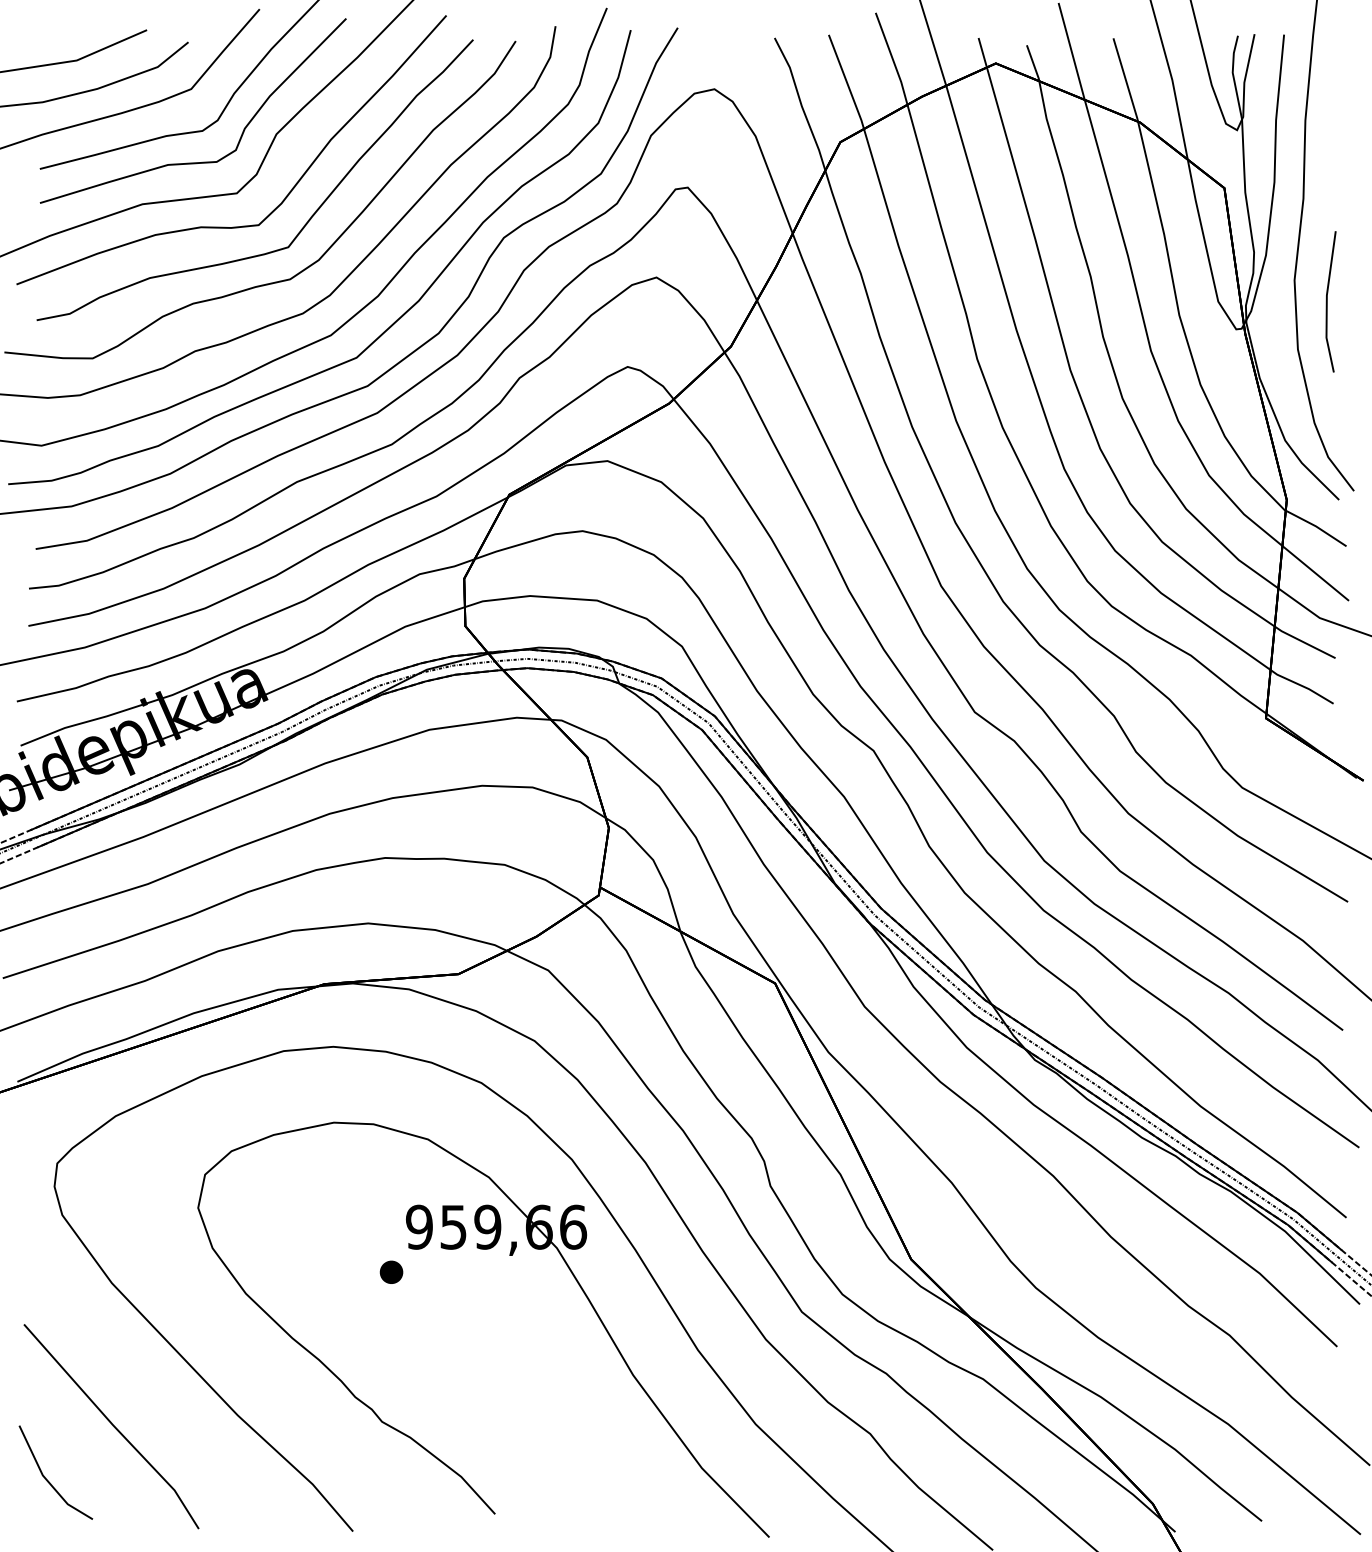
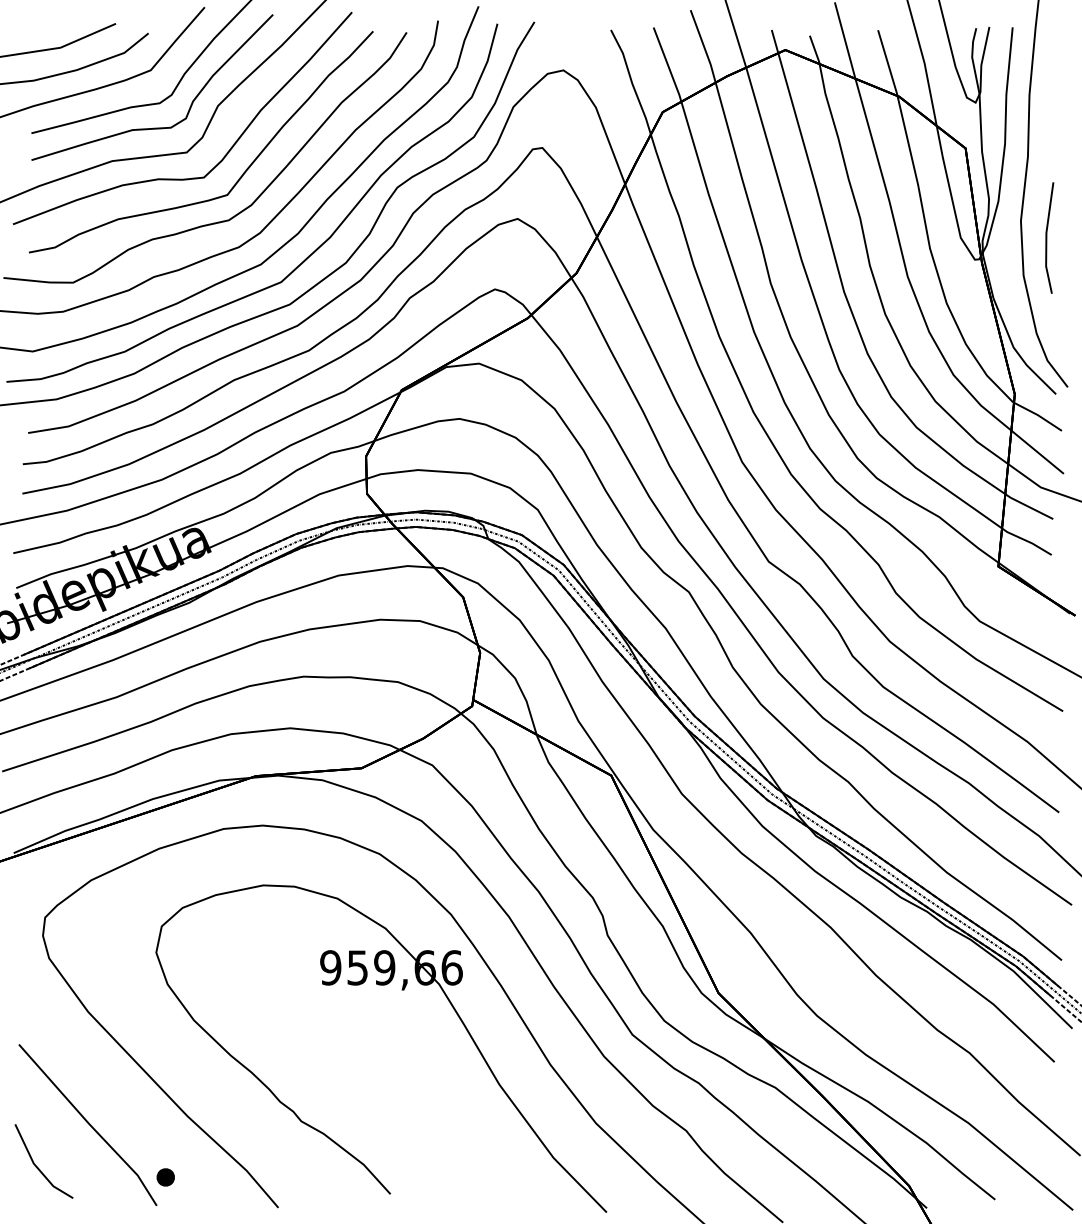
part: (391, 1272) -> (165, 1177), moved

